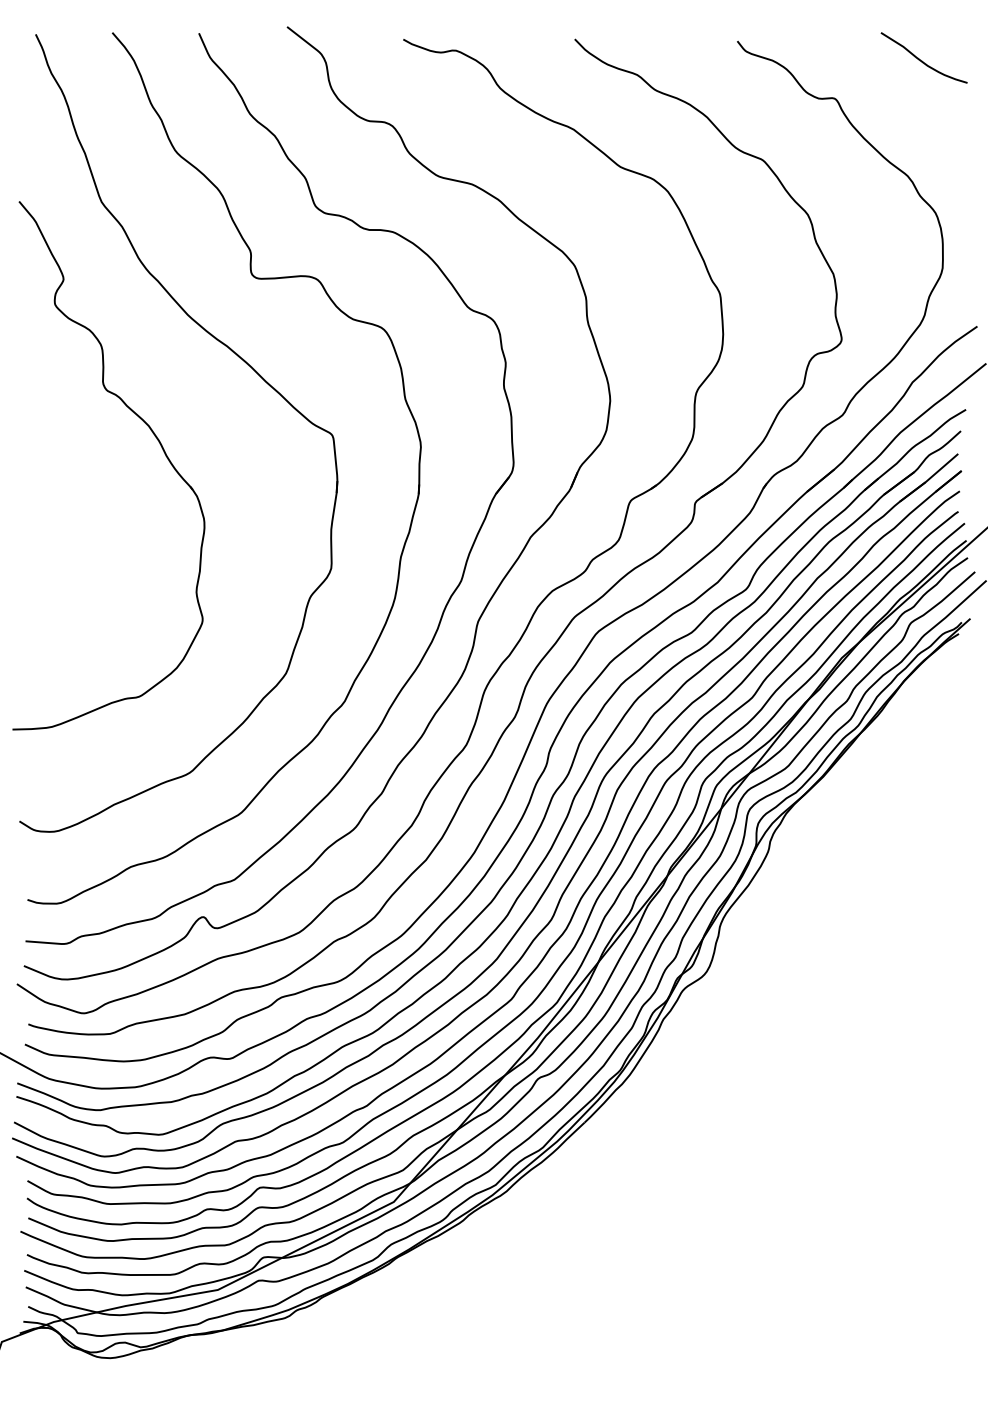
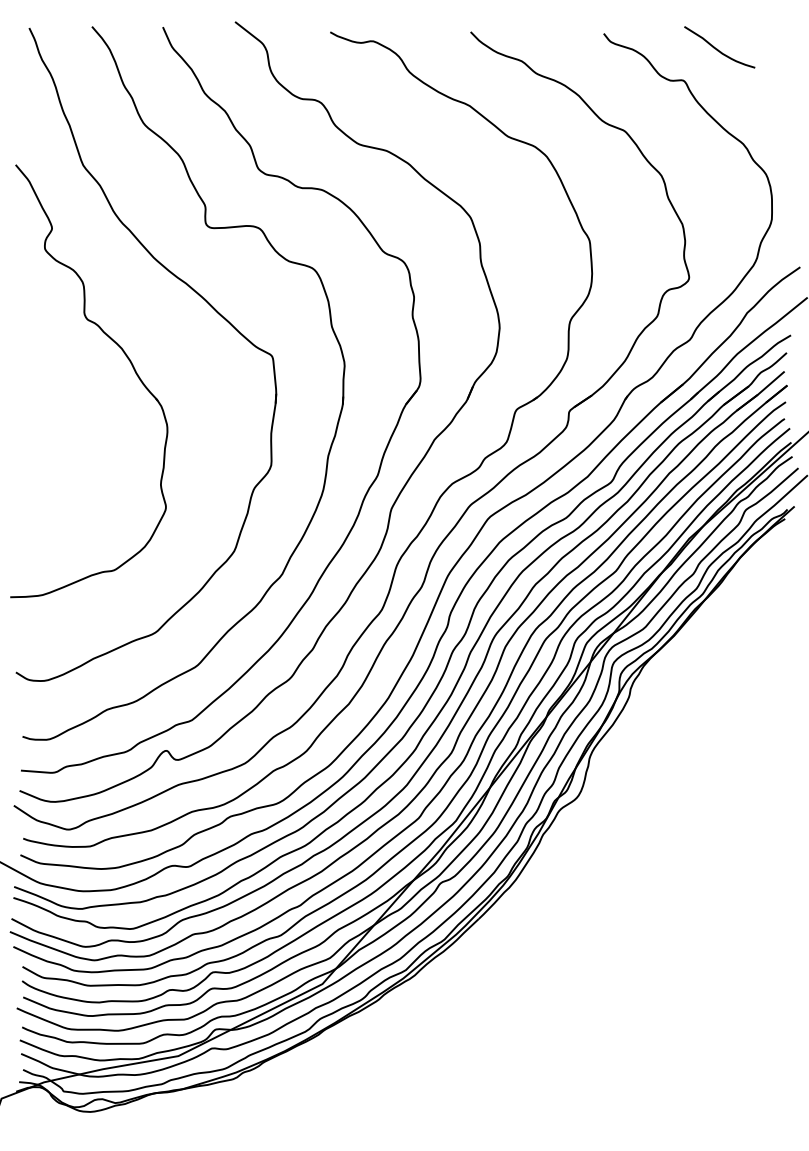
curve: (921, 59) -> (717, 48), moved

